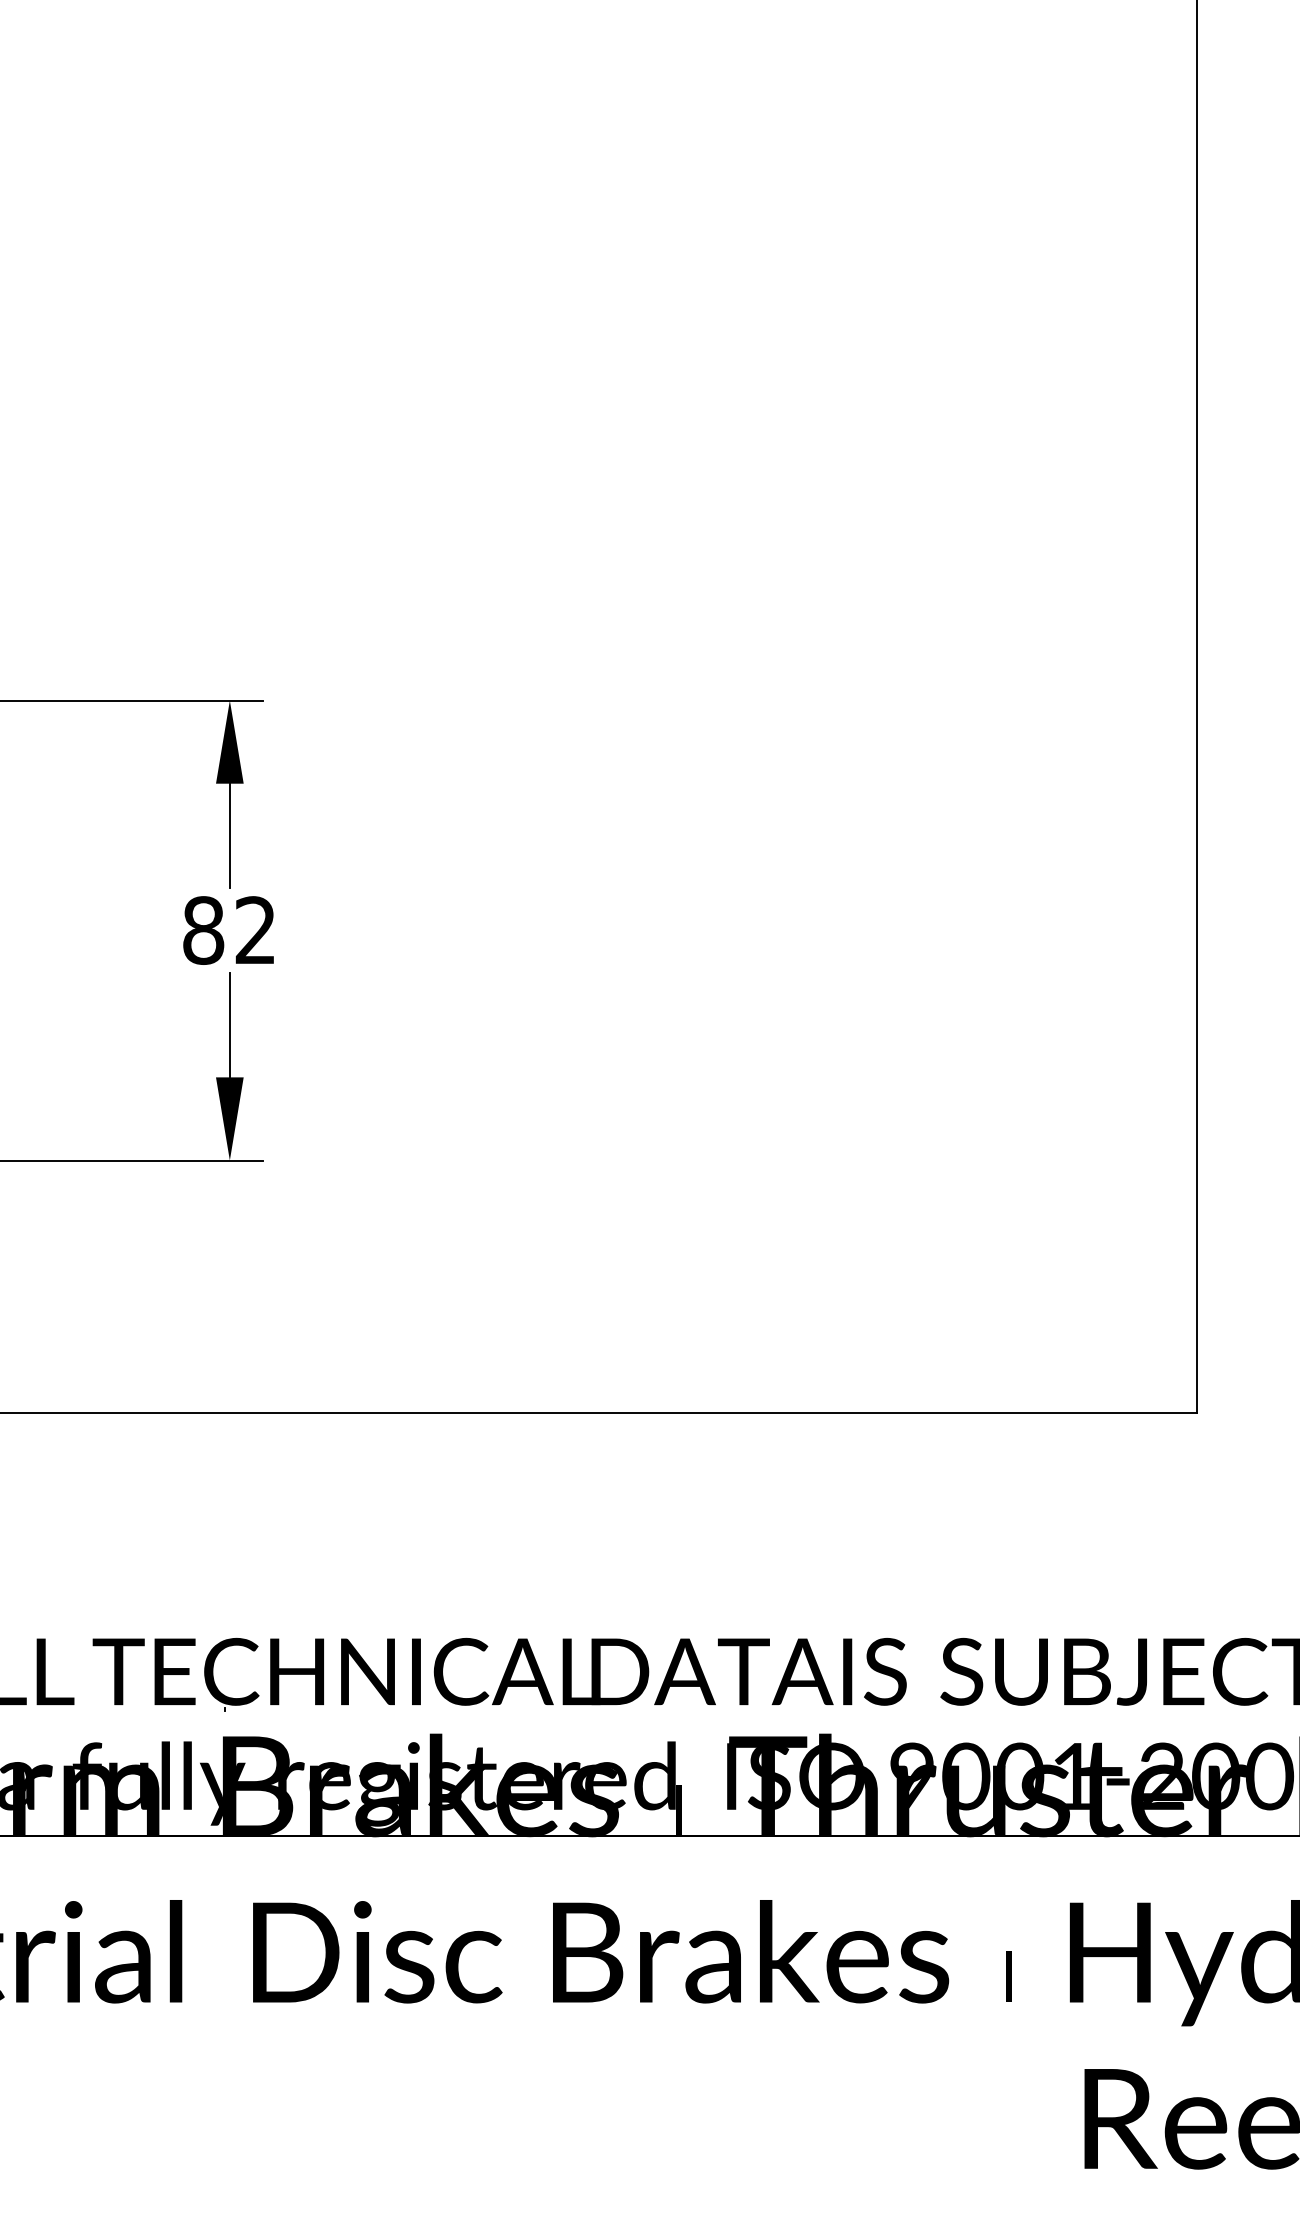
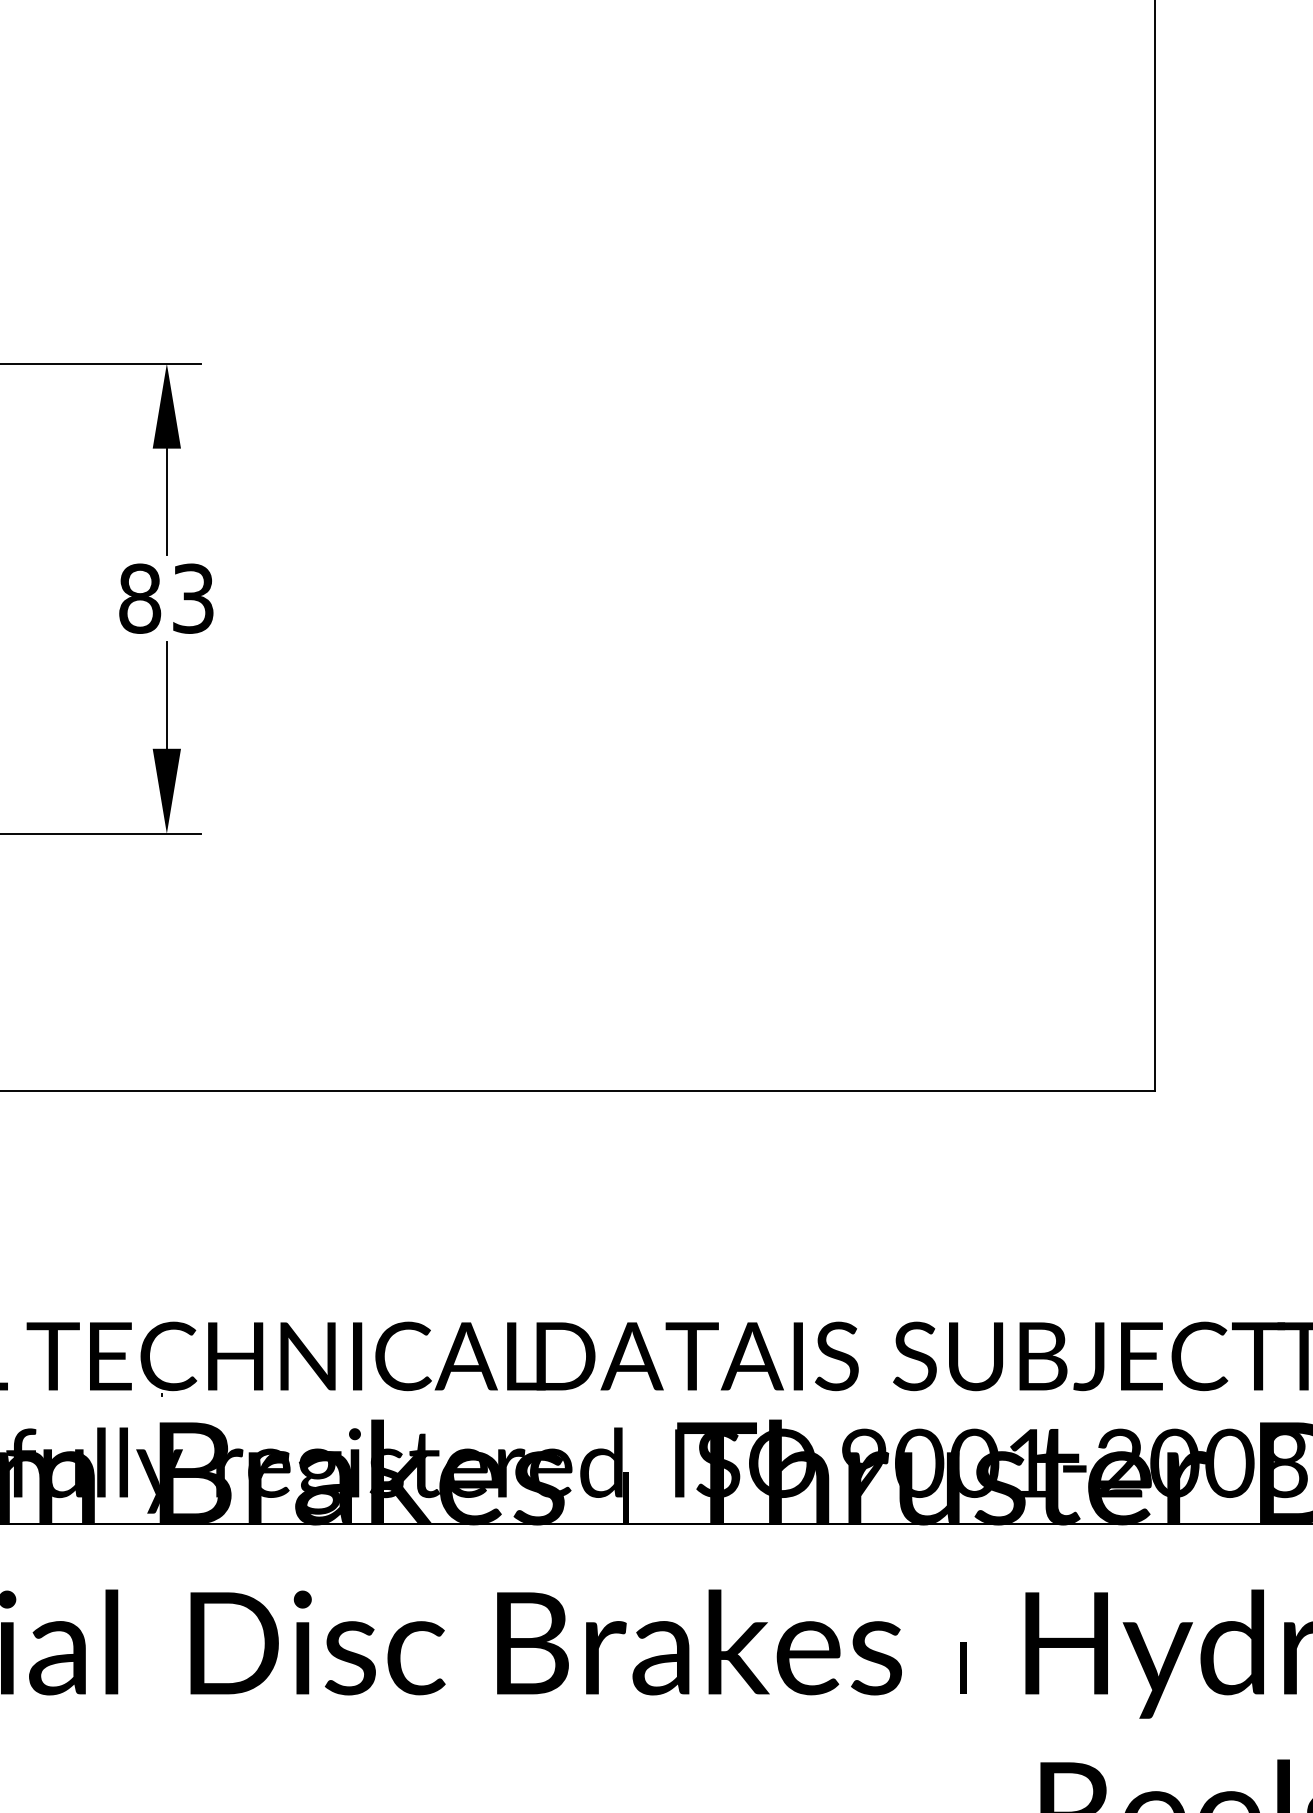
text: (255, 930) -> (193, 598), 82 -> 83

